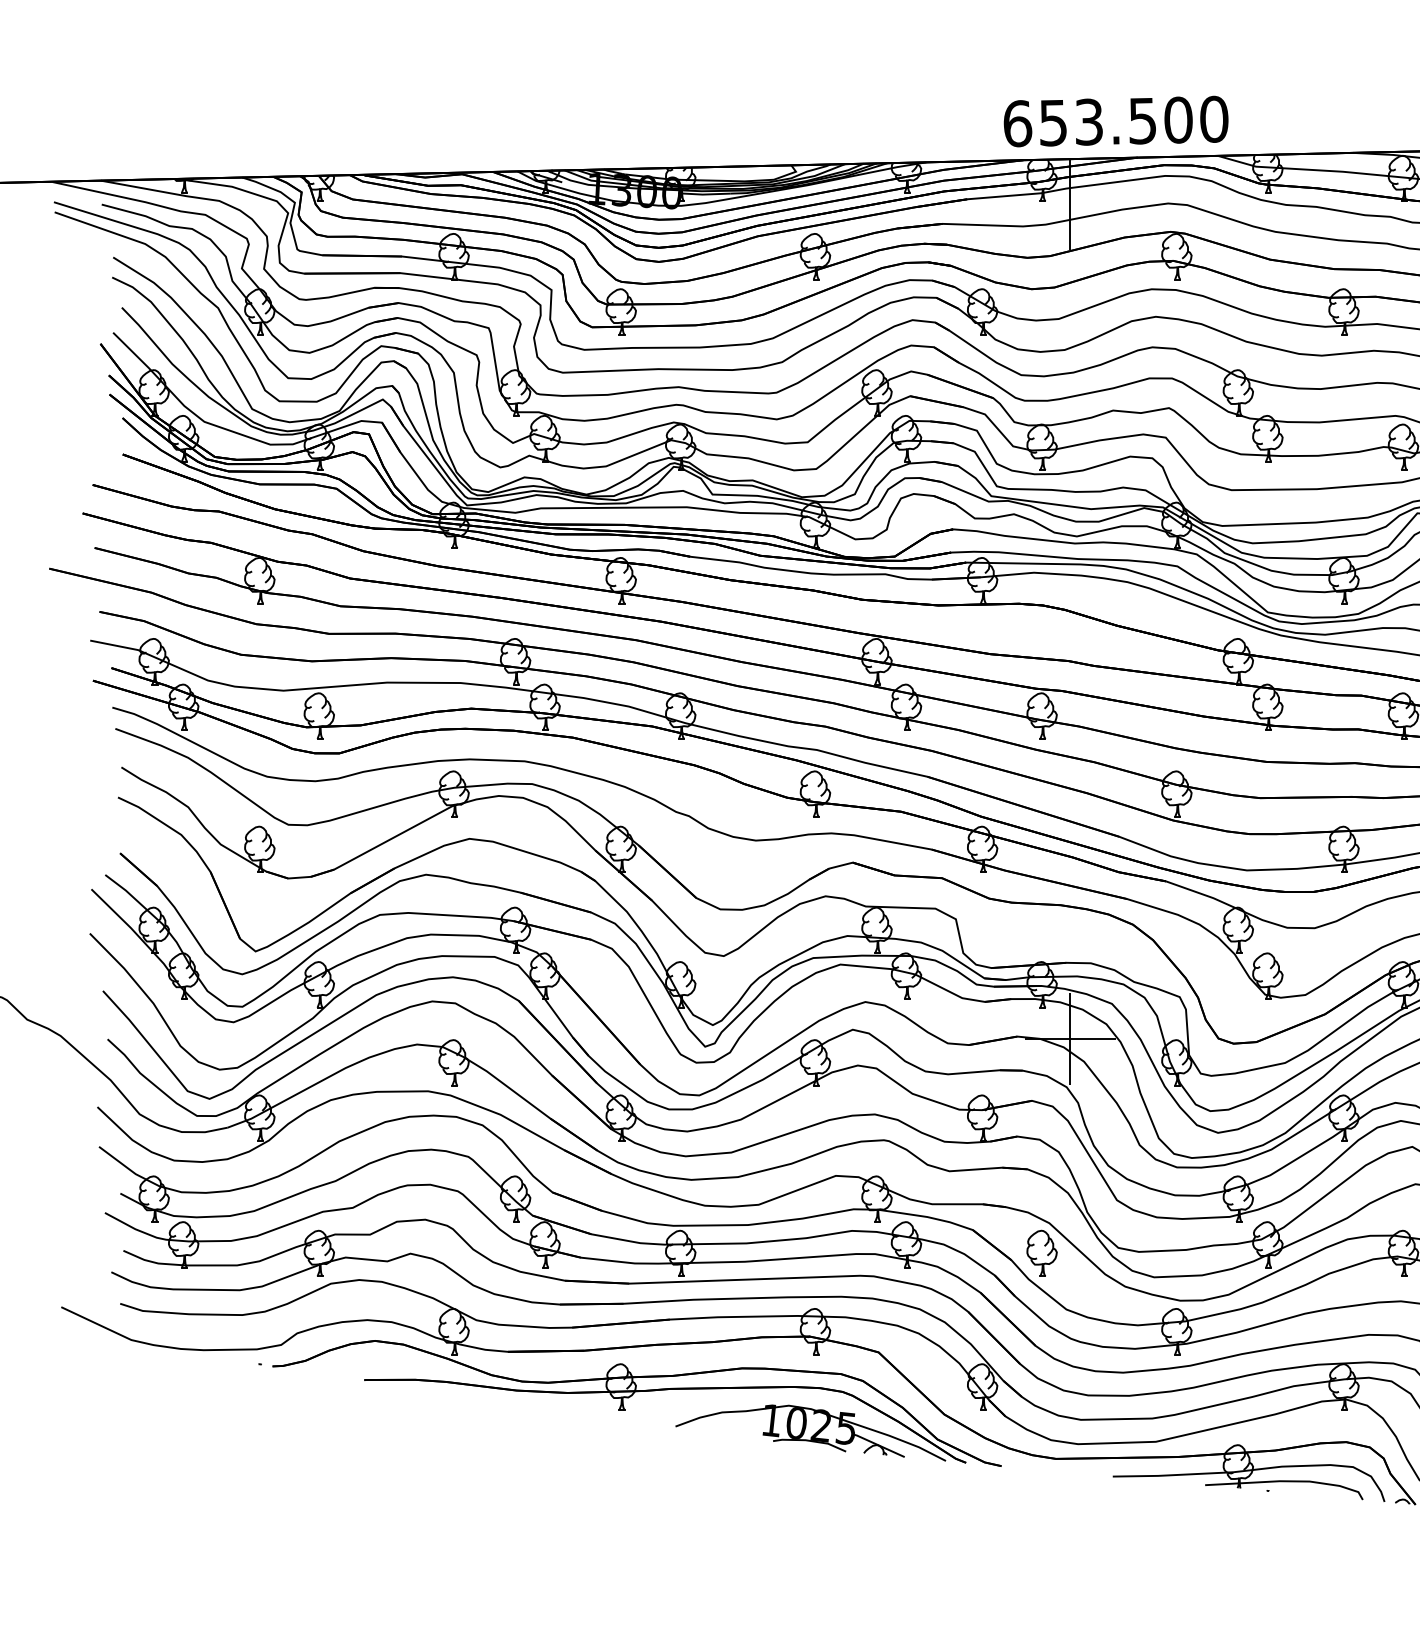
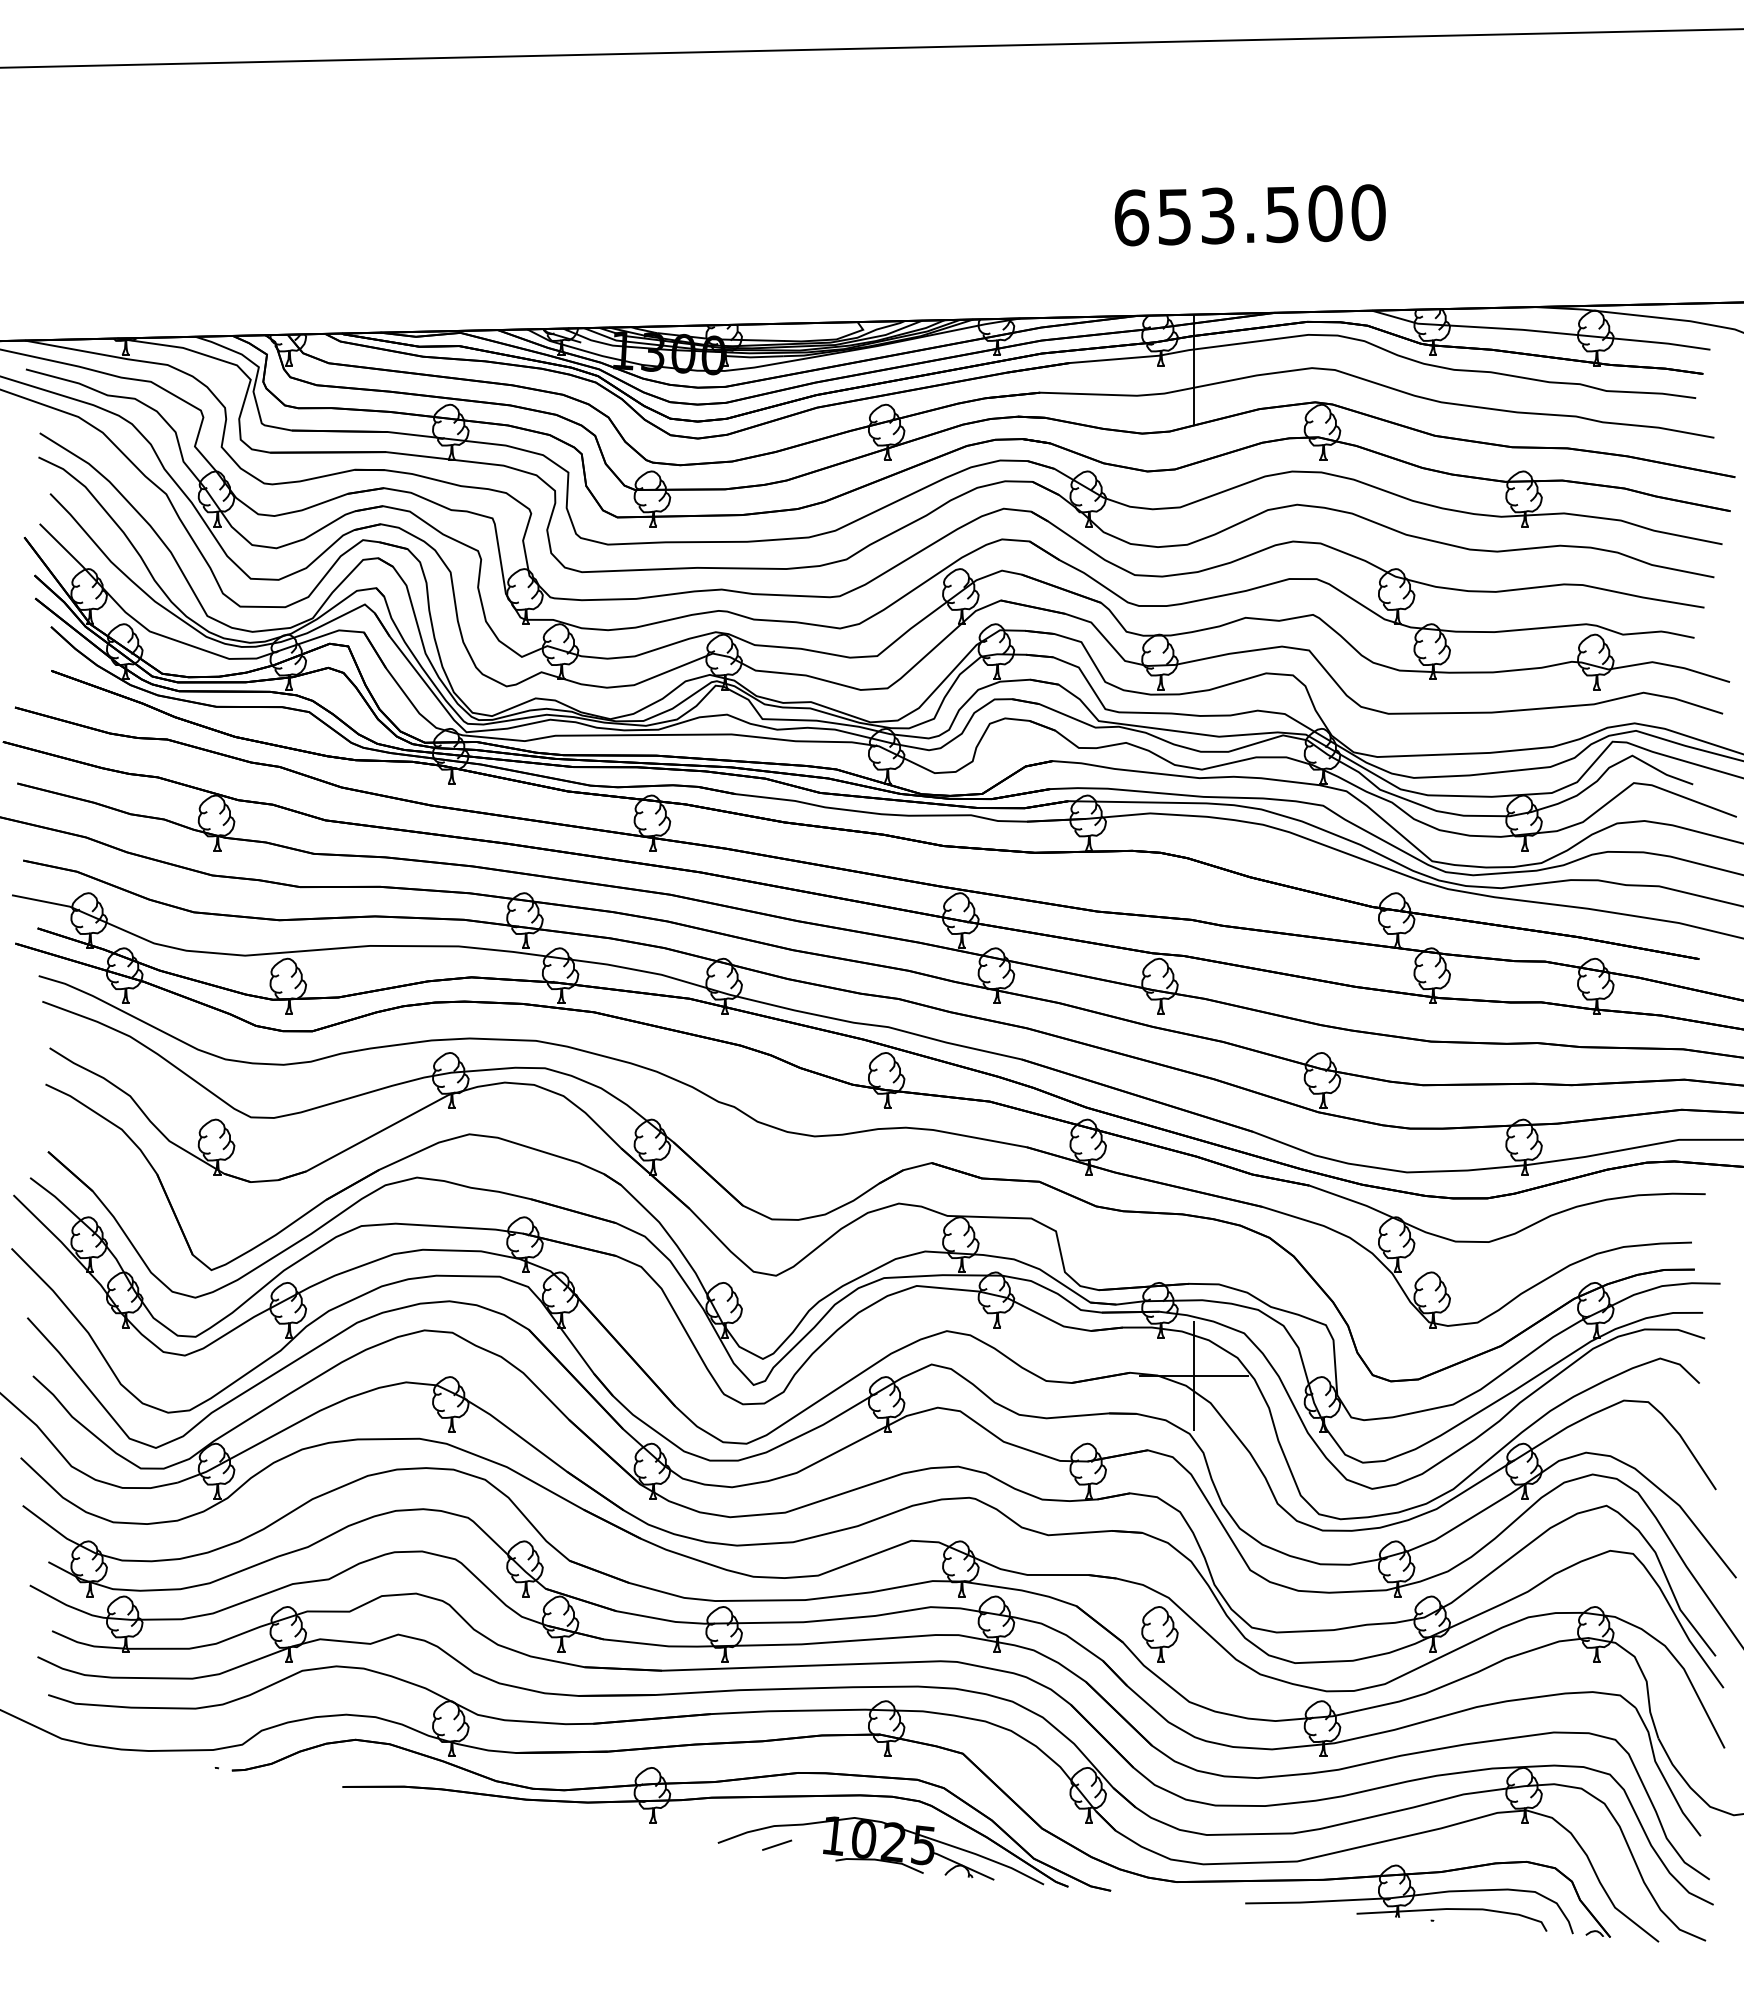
text: (1115, 121) -> (1249, 215), moved
line: (724, 1427) -> (777, 1844), added

